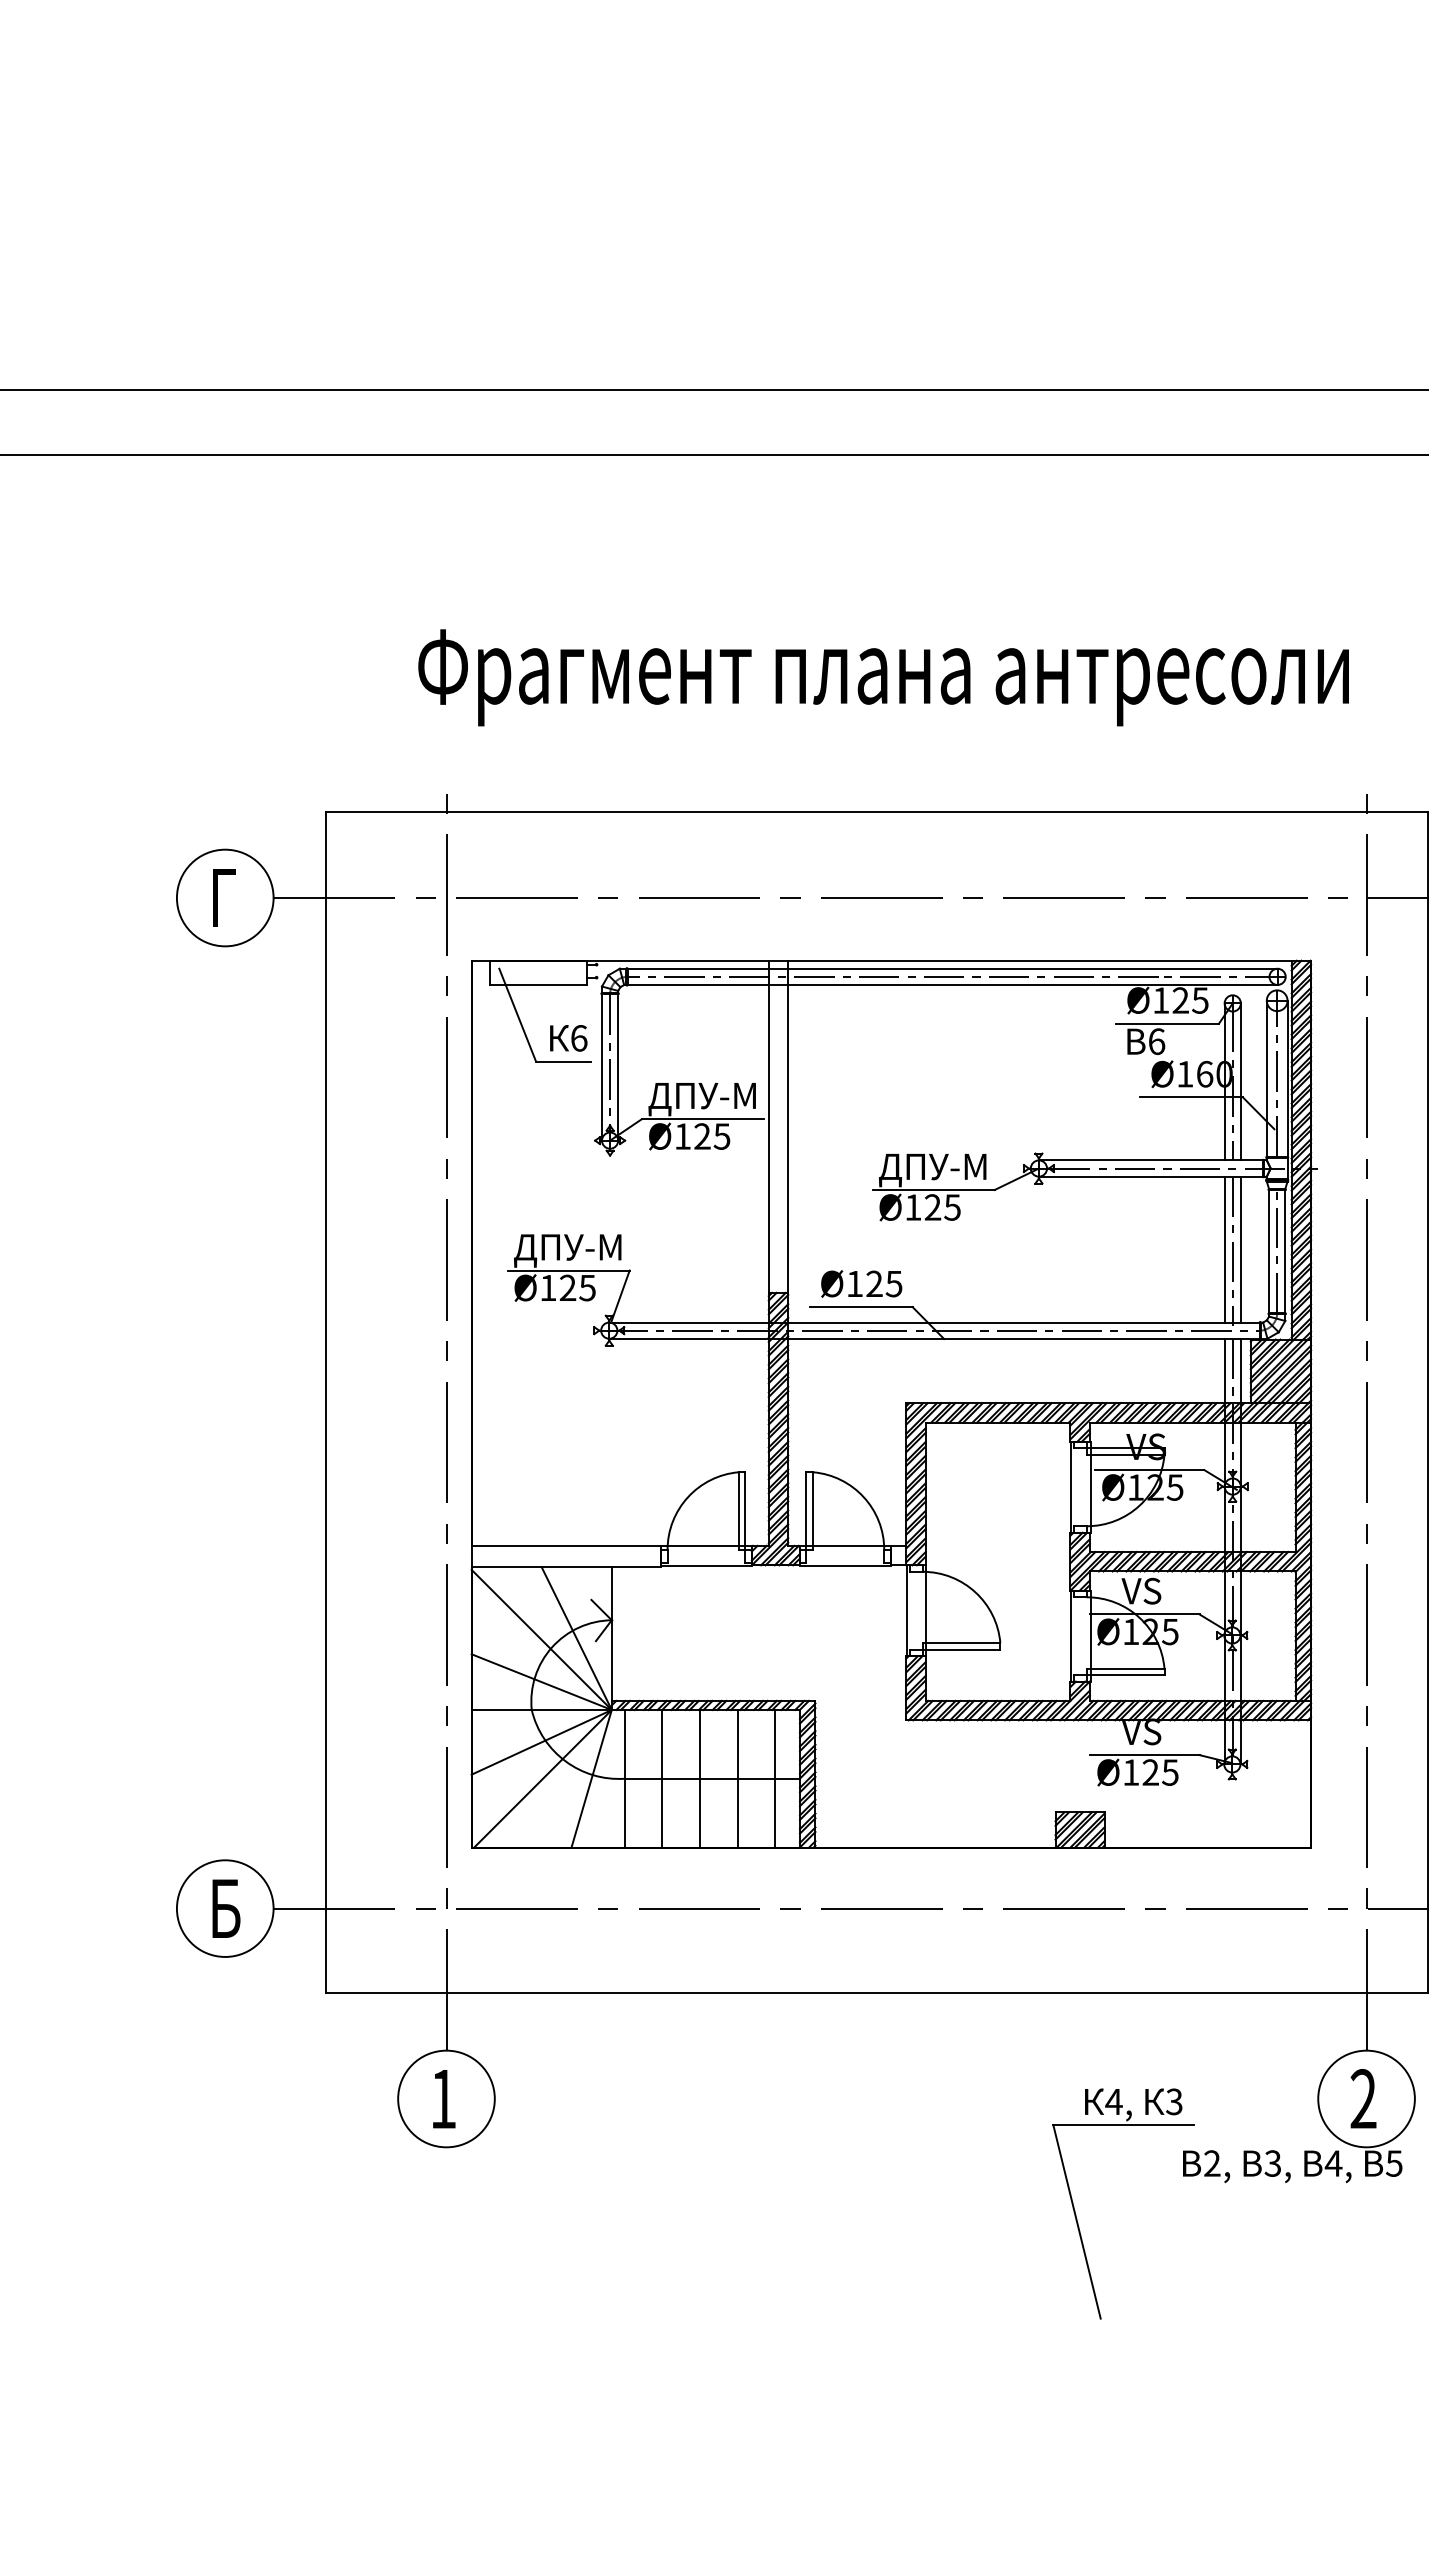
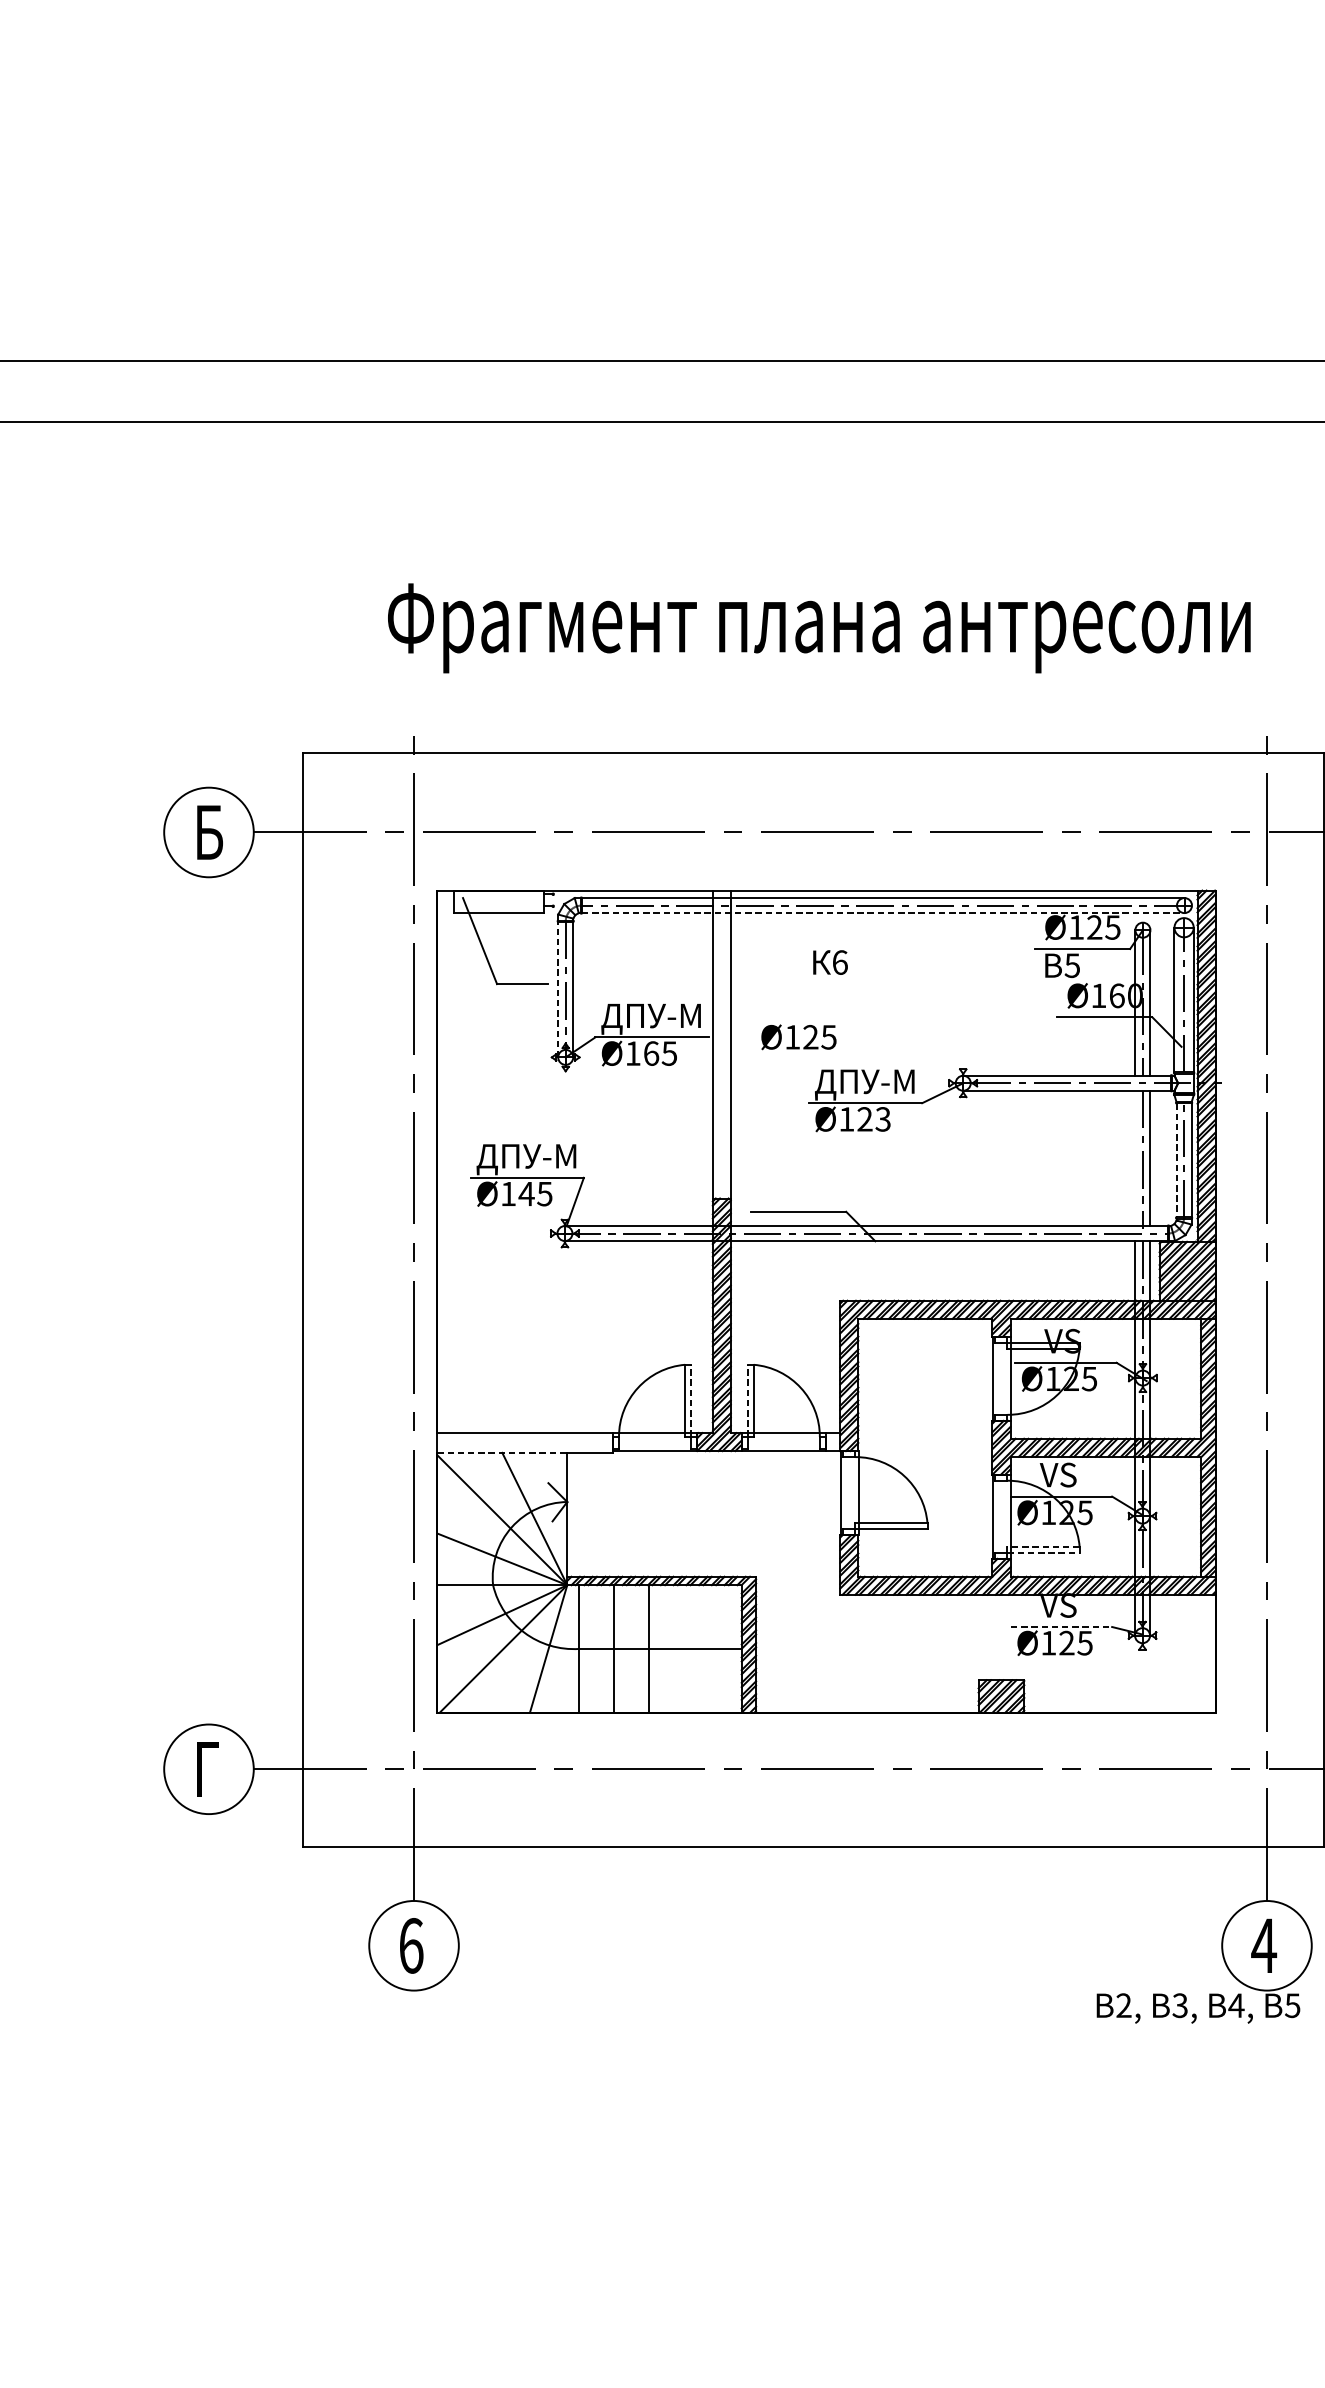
text: (226, 898) -> (210, 832), Г -> Б
line: (952, 984) -> (883, 912), solid -> dashed
text: (568, 1038) -> (830, 962), moved
text: (1156, 1041) -> (1072, 965), 6 -> 5
line: (601, 1067) -> (557, 989), solid -> dashed
text: (702, 1136) -> (651, 1053), Ø125 -> Ø165
text: (952, 1207) -> (883, 1119), Ø125 -> Ø123
line: (1224, 1249) -> (1135, 1158), removed
line: (1269, 1252) -> (1176, 1161), solid -> dashed
text: (861, 1283) -> (798, 1036), moved
text: (567, 1287) -> (526, 1193), Ø125 -> Ø145
line: (745, 1511) -> (691, 1401), solid -> dashed
line: (806, 1511) -> (747, 1401), solid -> dashed
line: (542, 1567) -> (503, 1453), solid -> dashed
line: (1125, 1668) -> (1043, 1546), solid -> dashed
line: (1125, 1675) -> (1043, 1553), solid -> dashed
line: (1144, 1755) -> (1061, 1627), solid -> dashed
line: (737, 1778) -> (683, 1648), removed
line: (775, 1778) -> (719, 1648), removed
text: (226, 1908) -> (210, 1769), Б -> Г
text: (1363, 2098) -> (1264, 1945), 2 -> 4
text: (443, 2099) -> (411, 1946), 1 -> 6
part: (1076, 2214) -> (998, 2052), removed

